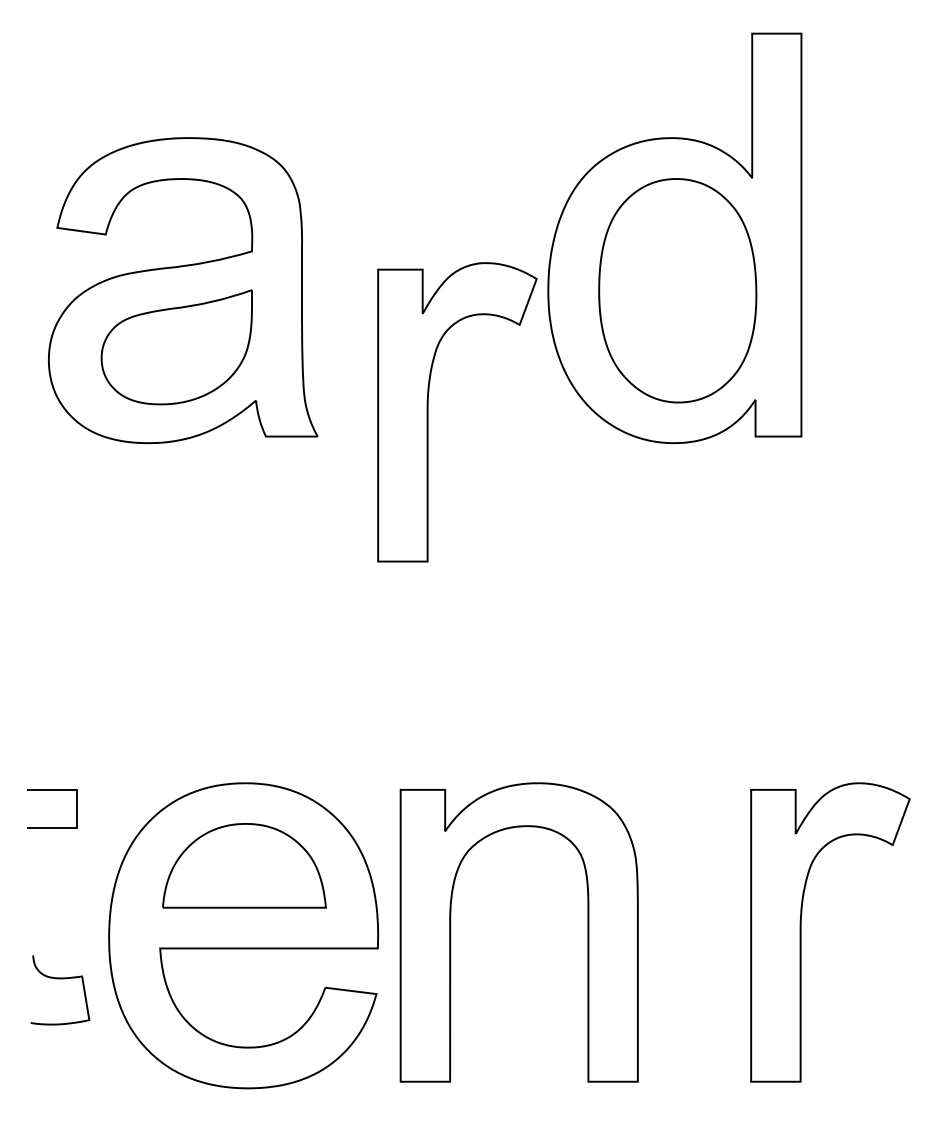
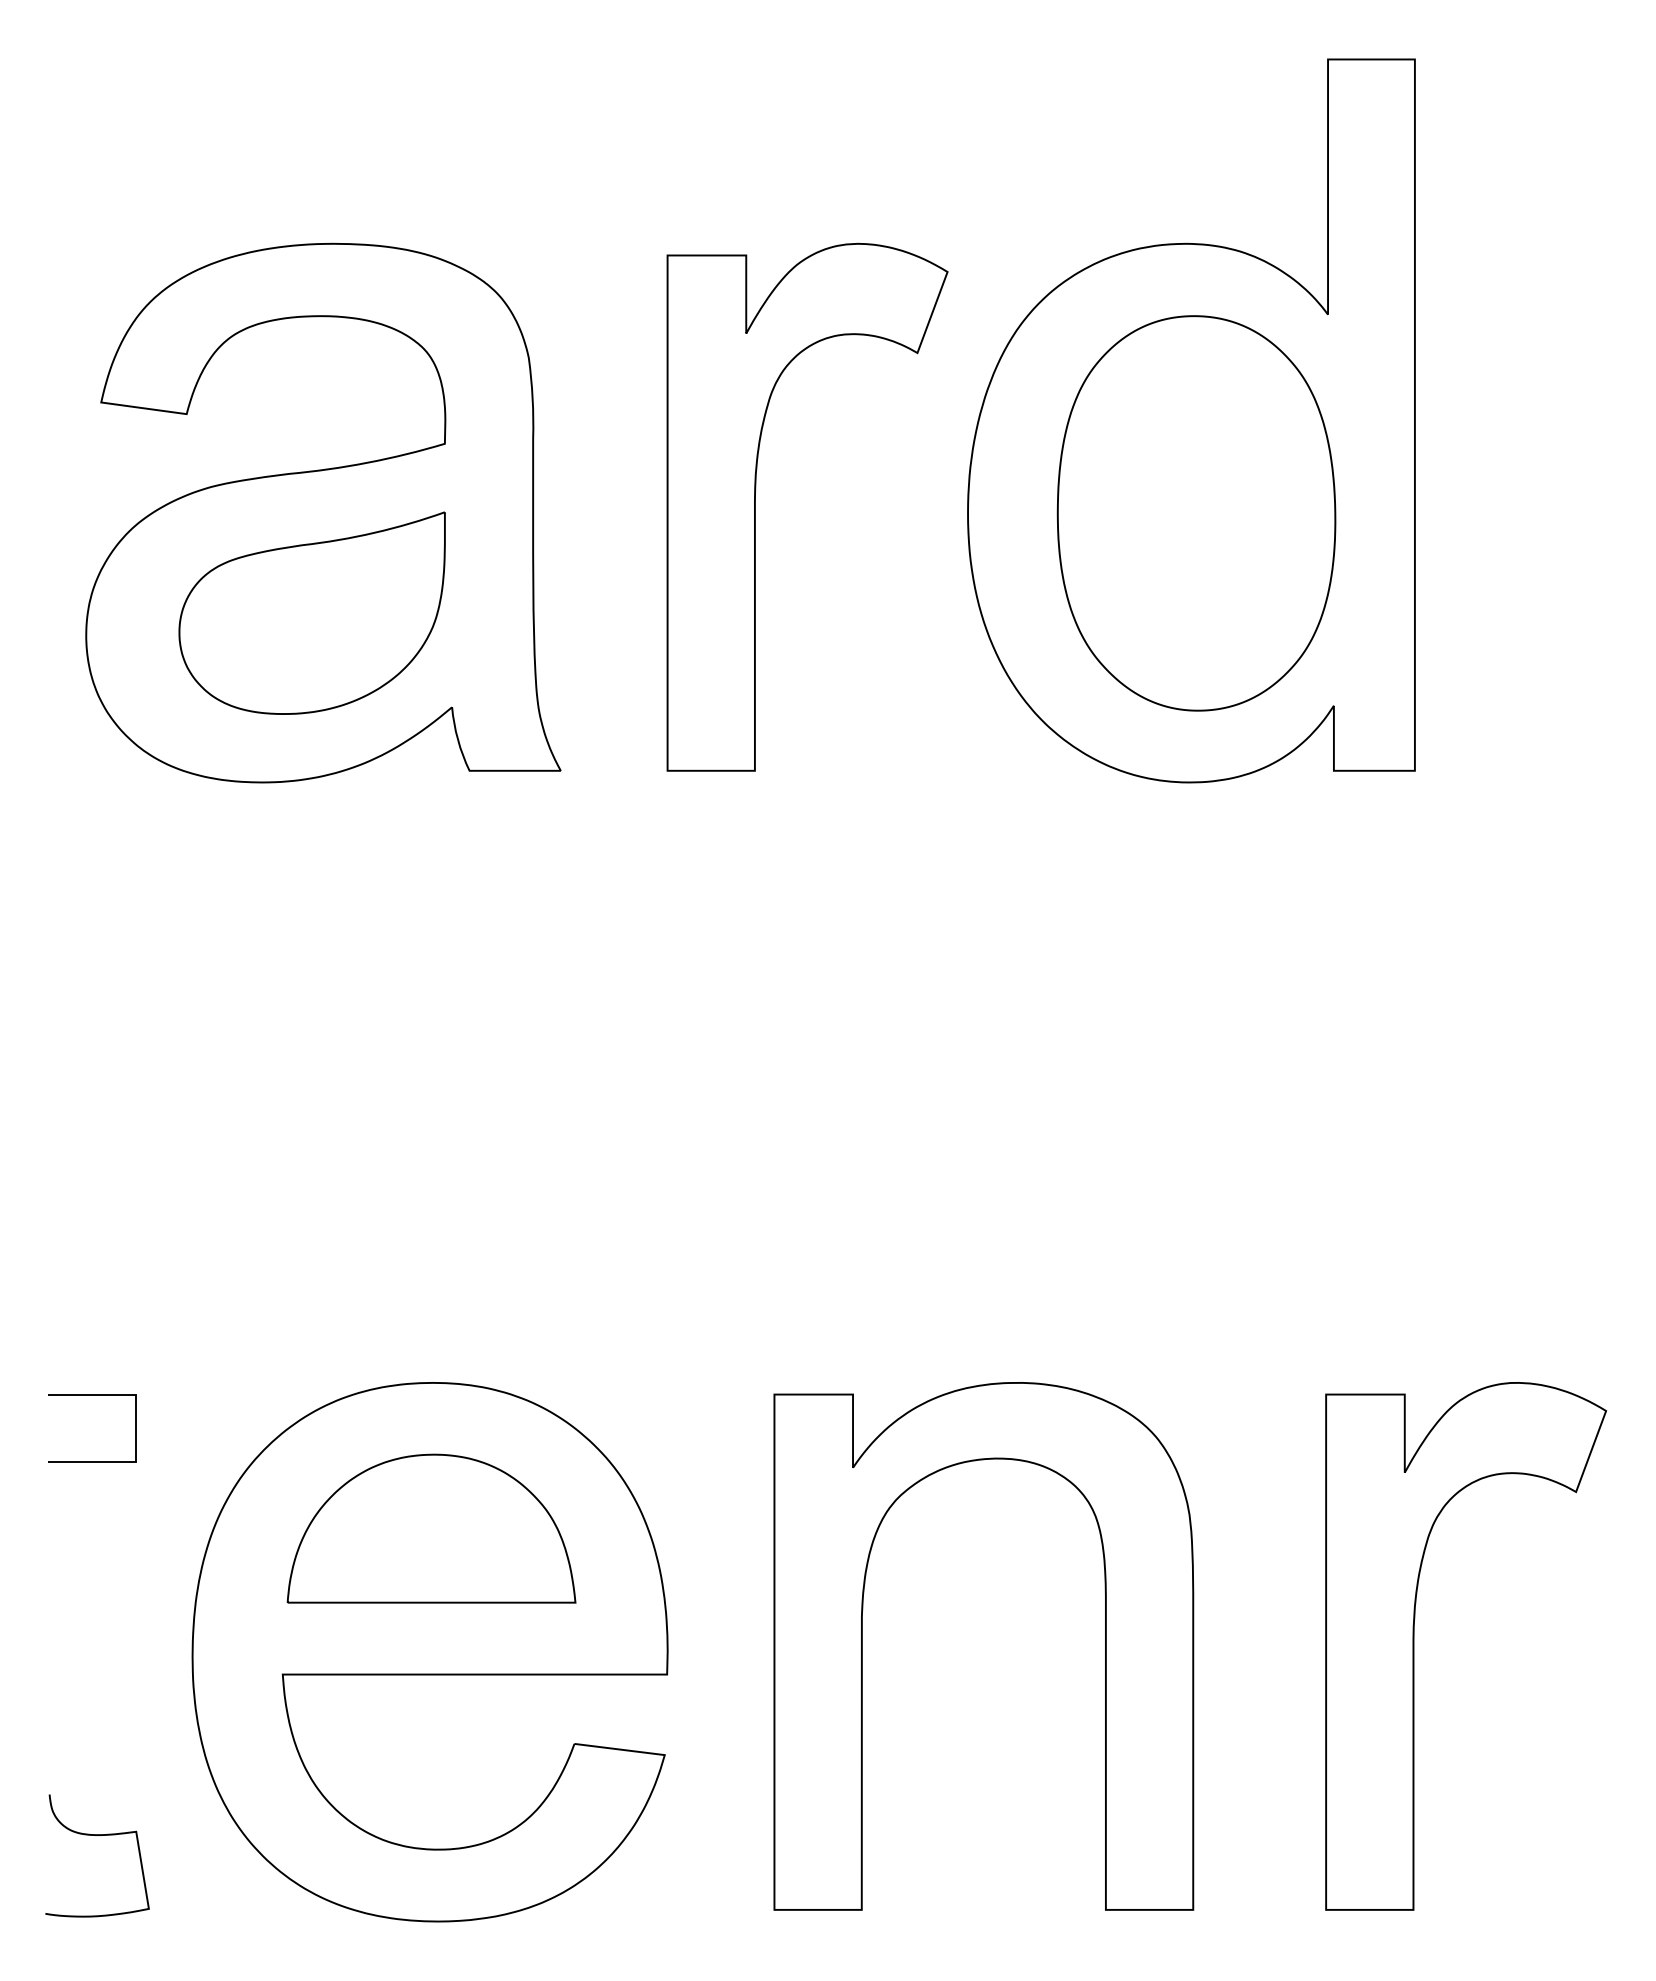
part: (428, 412) -> (756, 507), moved
part: (451, 932) -> (864, 1646), moved
curve: (60, 979) -> (97, 1837), moved

